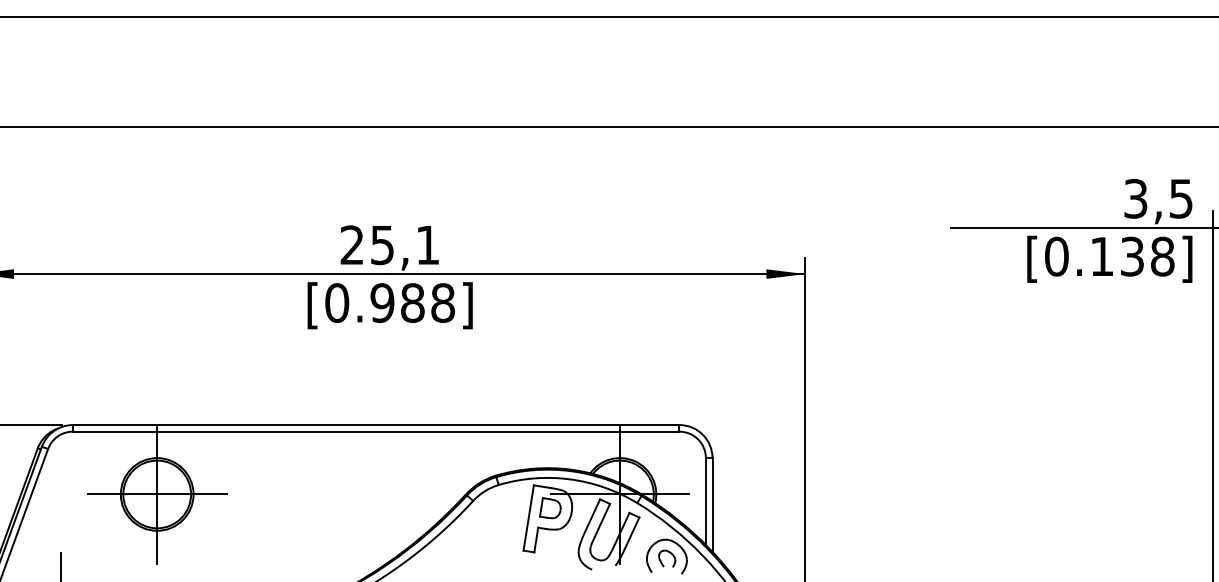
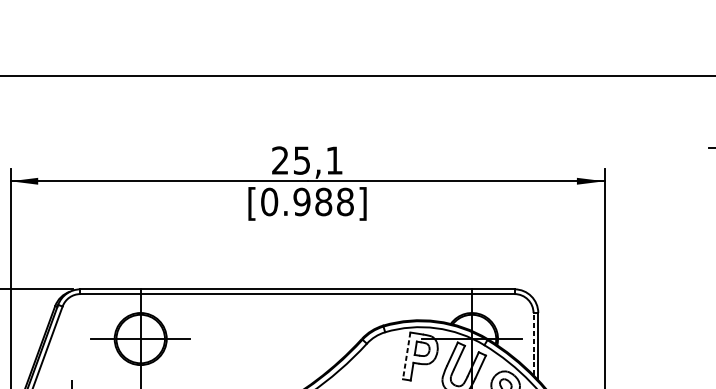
line: (705, 501) -> (533, 344), solid -> dashed
line: (528, 518) -> (406, 356), solid -> dashed

